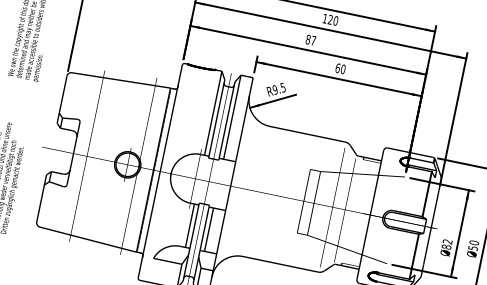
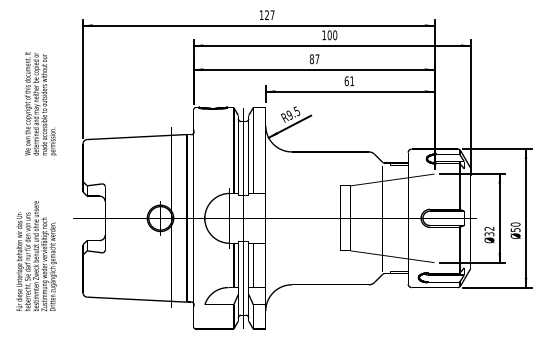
text: (330, 20) -> (329, 35), 120 -> 100
text: (343, 69) -> (352, 81), 60 -> 61
text: (446, 247) -> (489, 234), 82 -> 32

